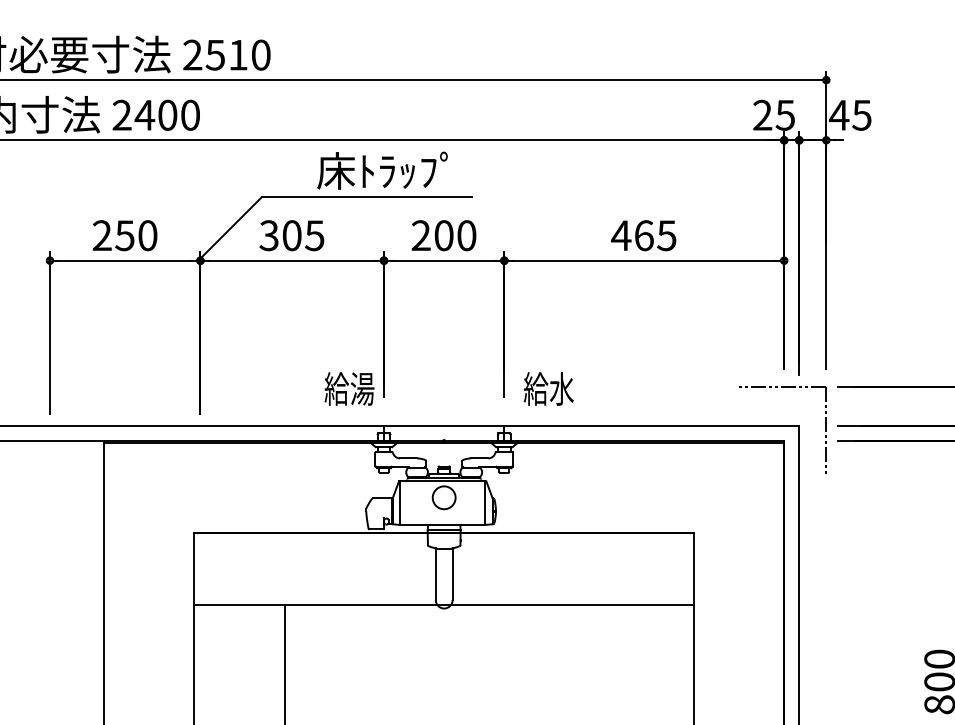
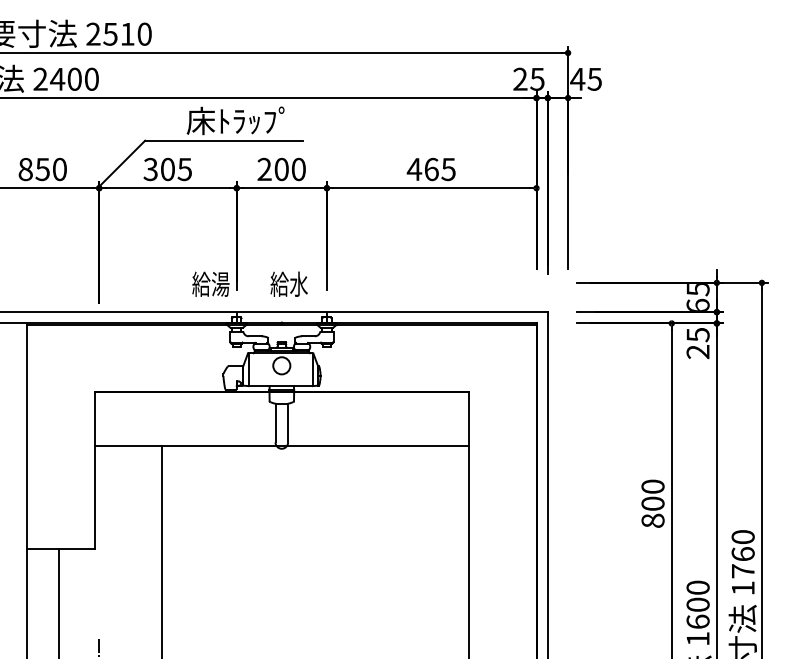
text: (101, 235) -> (25, 169), 250 -> 850
text: (547, 387) -> (288, 283), moved
part: (782, 387) -> (535, 283), removed

